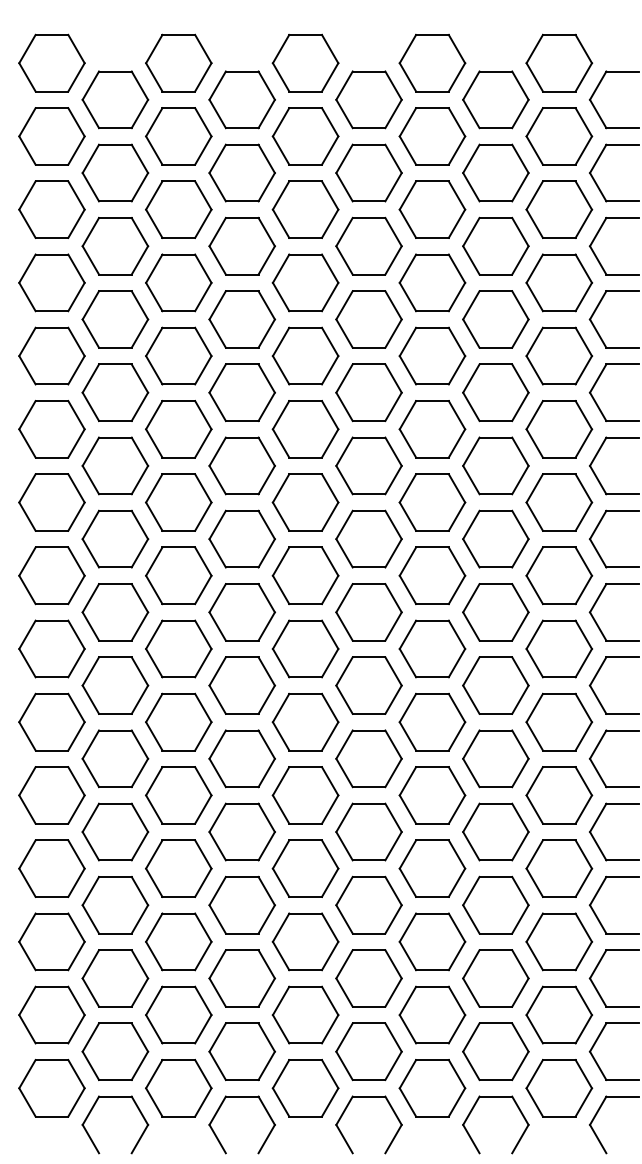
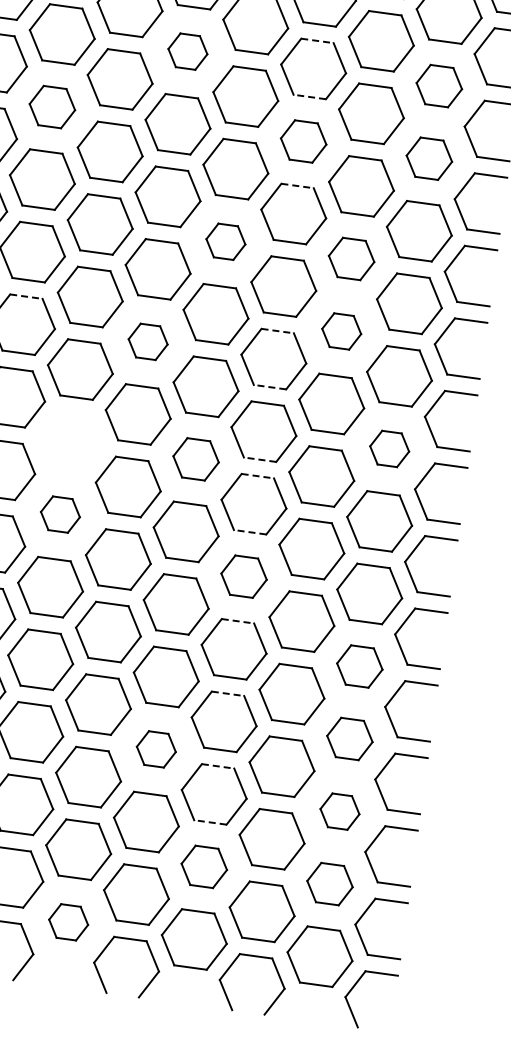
line: (432, 181) -> (317, 41), solid -> dashed
part: (305, 209) -> (187, 51), size x0.6
part: (559, 209) -> (439, 86), size x0.7
line: (431, 237) -> (308, 96), solid -> dashed
part: (178, 282) -> (52, 106), size x0.7
part: (432, 282) -> (303, 141), size x0.7
part: (559, 282) -> (429, 158), size x0.7
line: (432, 327) -> (297, 185), solid -> dashed
part: (368, 392) -> (225, 241), size x0.6
part: (495, 392) -> (351, 258), size x0.7
part: (495, 465) -> (341, 330), size x0.6
line: (179, 474) -> (27, 297), solid -> dashed
line: (432, 474) -> (277, 331), solid -> dashed
part: (305, 502) -> (148, 341), size x0.6
line: (431, 530) -> (269, 386), solid -> dashed
part: (559, 575) -> (389, 448), size x0.6
line: (431, 604) -> (259, 460), solid -> dashed
part: (241, 612) -> (69, 442), removed
part: (368, 612) -> (195, 459), size x0.7
line: (432, 620) -> (257, 476), solid -> dashed
line: (431, 677) -> (249, 532), solid -> dashed
part: (241, 685) -> (59, 514), size x0.6
part: (432, 721) -> (244, 576), size x0.7
line: (432, 767) -> (237, 621), solid -> dashed
part: (559, 795) -> (359, 666), size x0.7
line: (432, 840) -> (228, 693), solid -> dashed
part: (559, 868) -> (350, 738), size x0.7
part: (368, 904) -> (155, 748), size x0.6
line: (432, 913) -> (218, 766), solid -> dashed
part: (559, 941) -> (340, 811), size x0.6
line: (431, 970) -> (209, 822), solid -> dashed
part: (432, 1014) -> (204, 866), size x0.7
part: (559, 1014) -> (330, 883), size x0.7
part: (305, 1088) -> (68, 922), size x0.6

